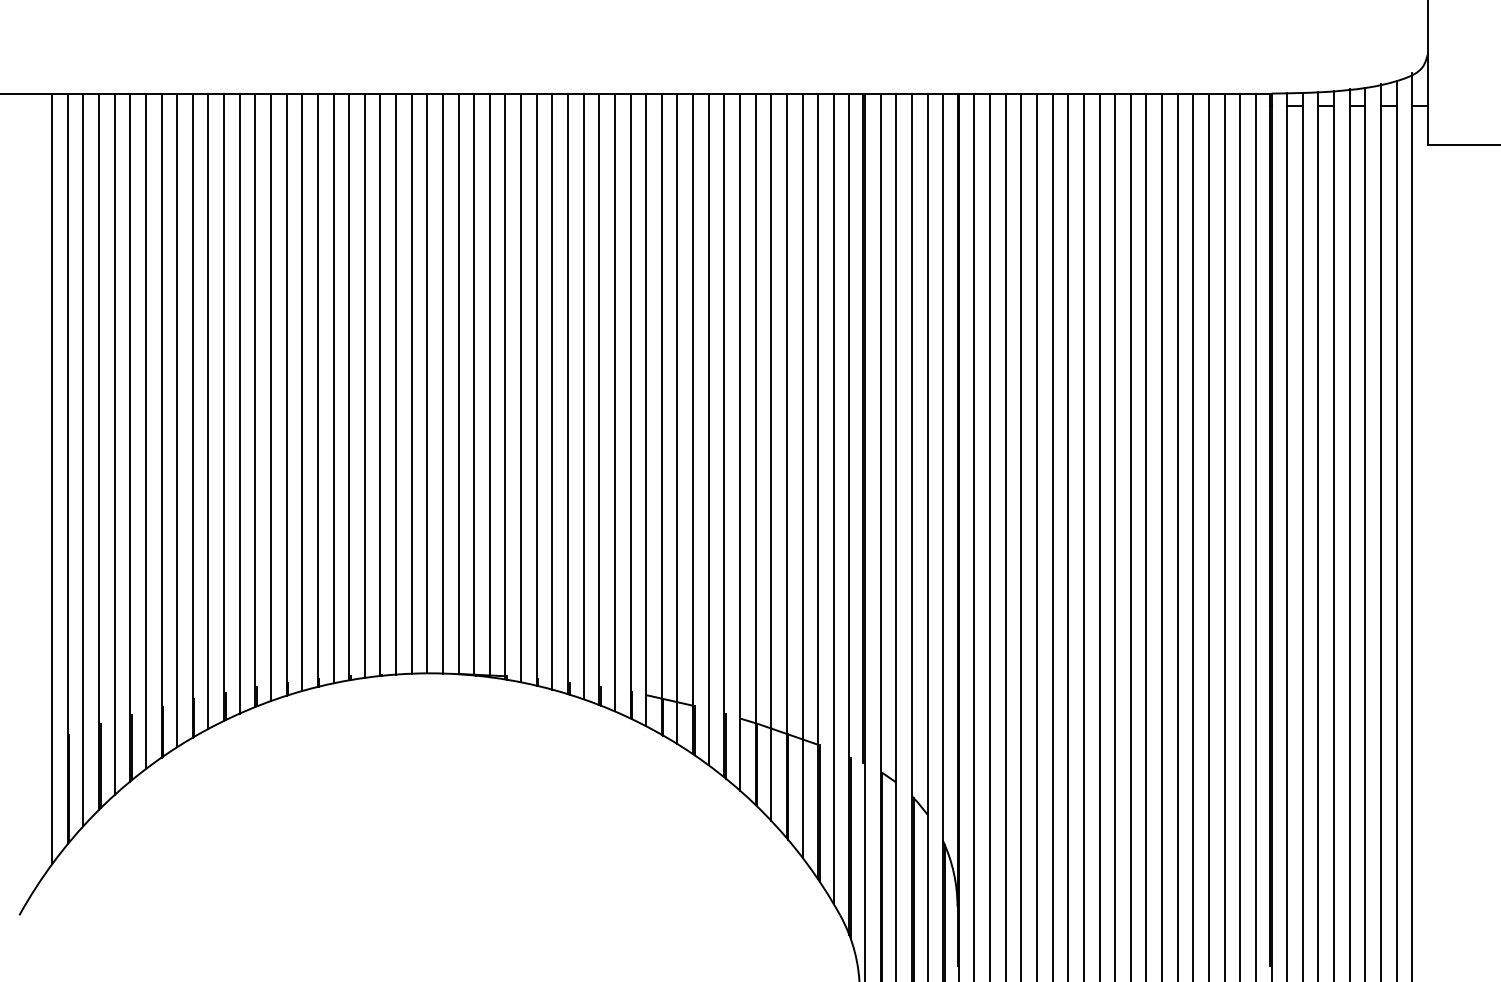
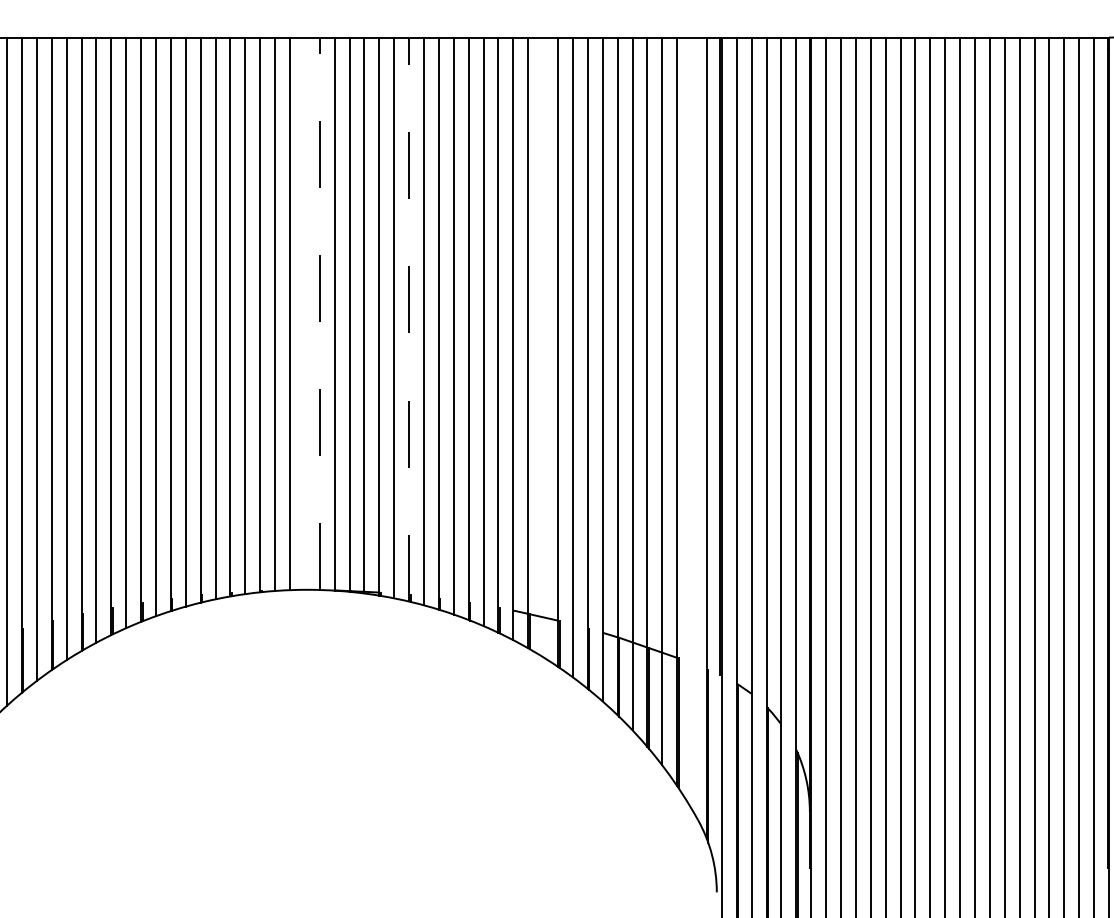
line: (427, 383) -> (305, 313), removed
line: (442, 383) -> (319, 313), solid -> dashed
line: (536, 389) -> (408, 319), solid -> dashed
line: (677, 418) -> (543, 347), removed
line: (833, 498) -> (691, 423), removed

